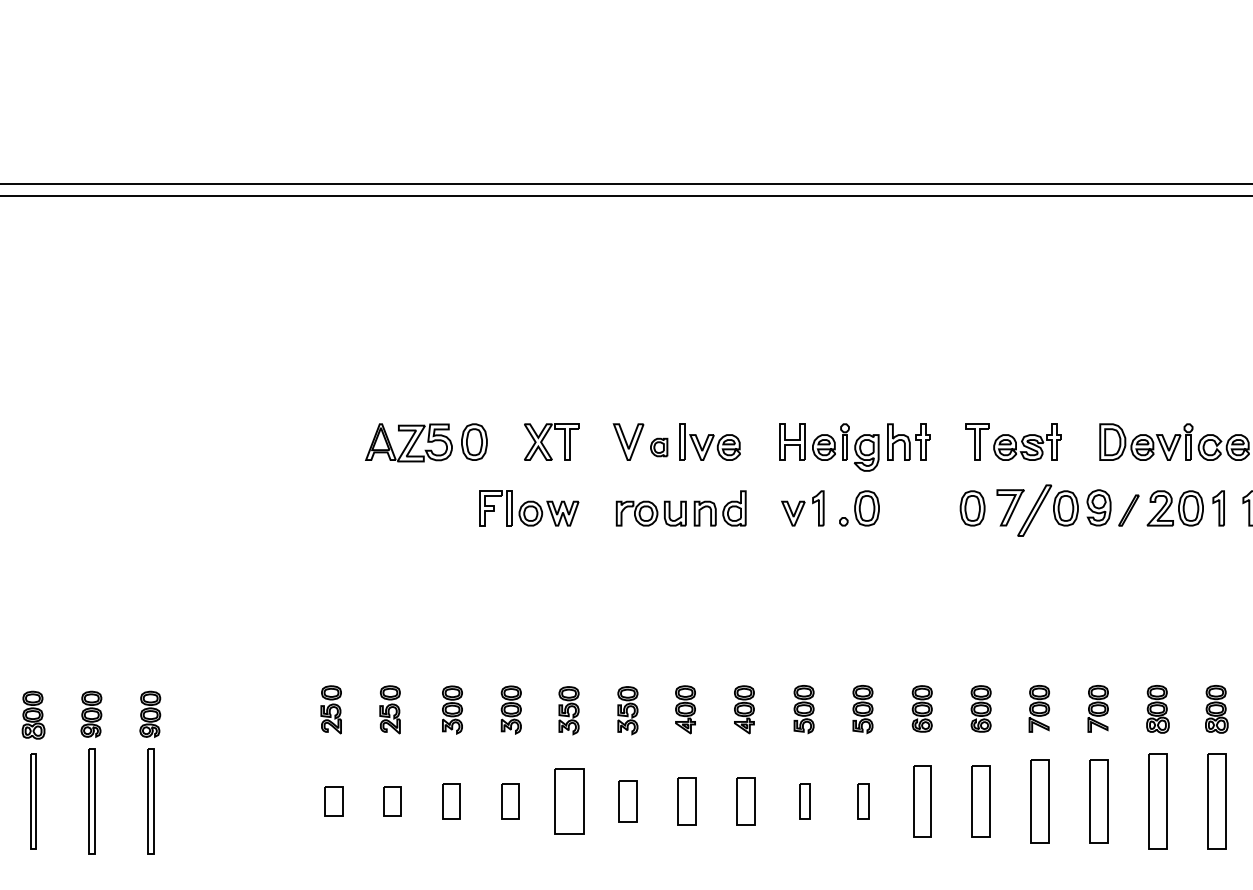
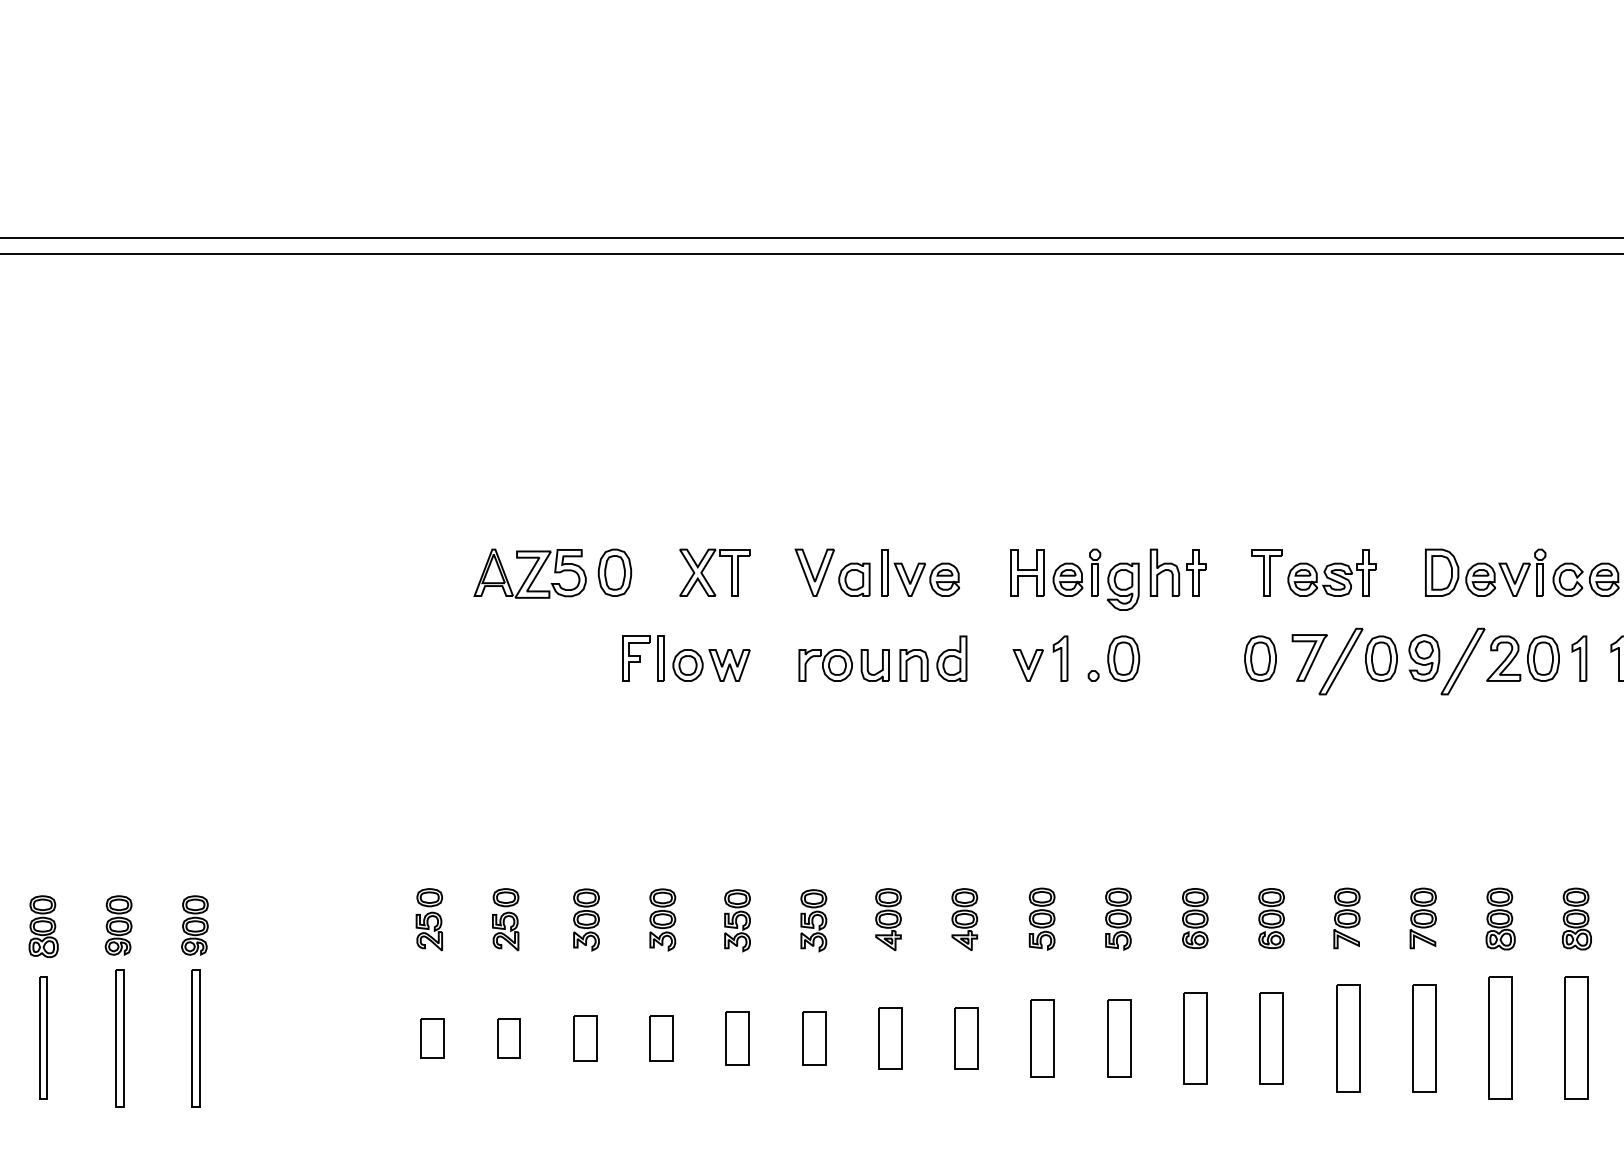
part: (658, 447) -> (853, 579), size x1.43
part: (1128, 510) -> (1462, 661), size x1.67
part: (568, 801) -> (736, 1038), size x0.62
part: (804, 801) -> (1042, 1038), size x1.67
part: (863, 801) -> (1119, 1038), size x1.67

